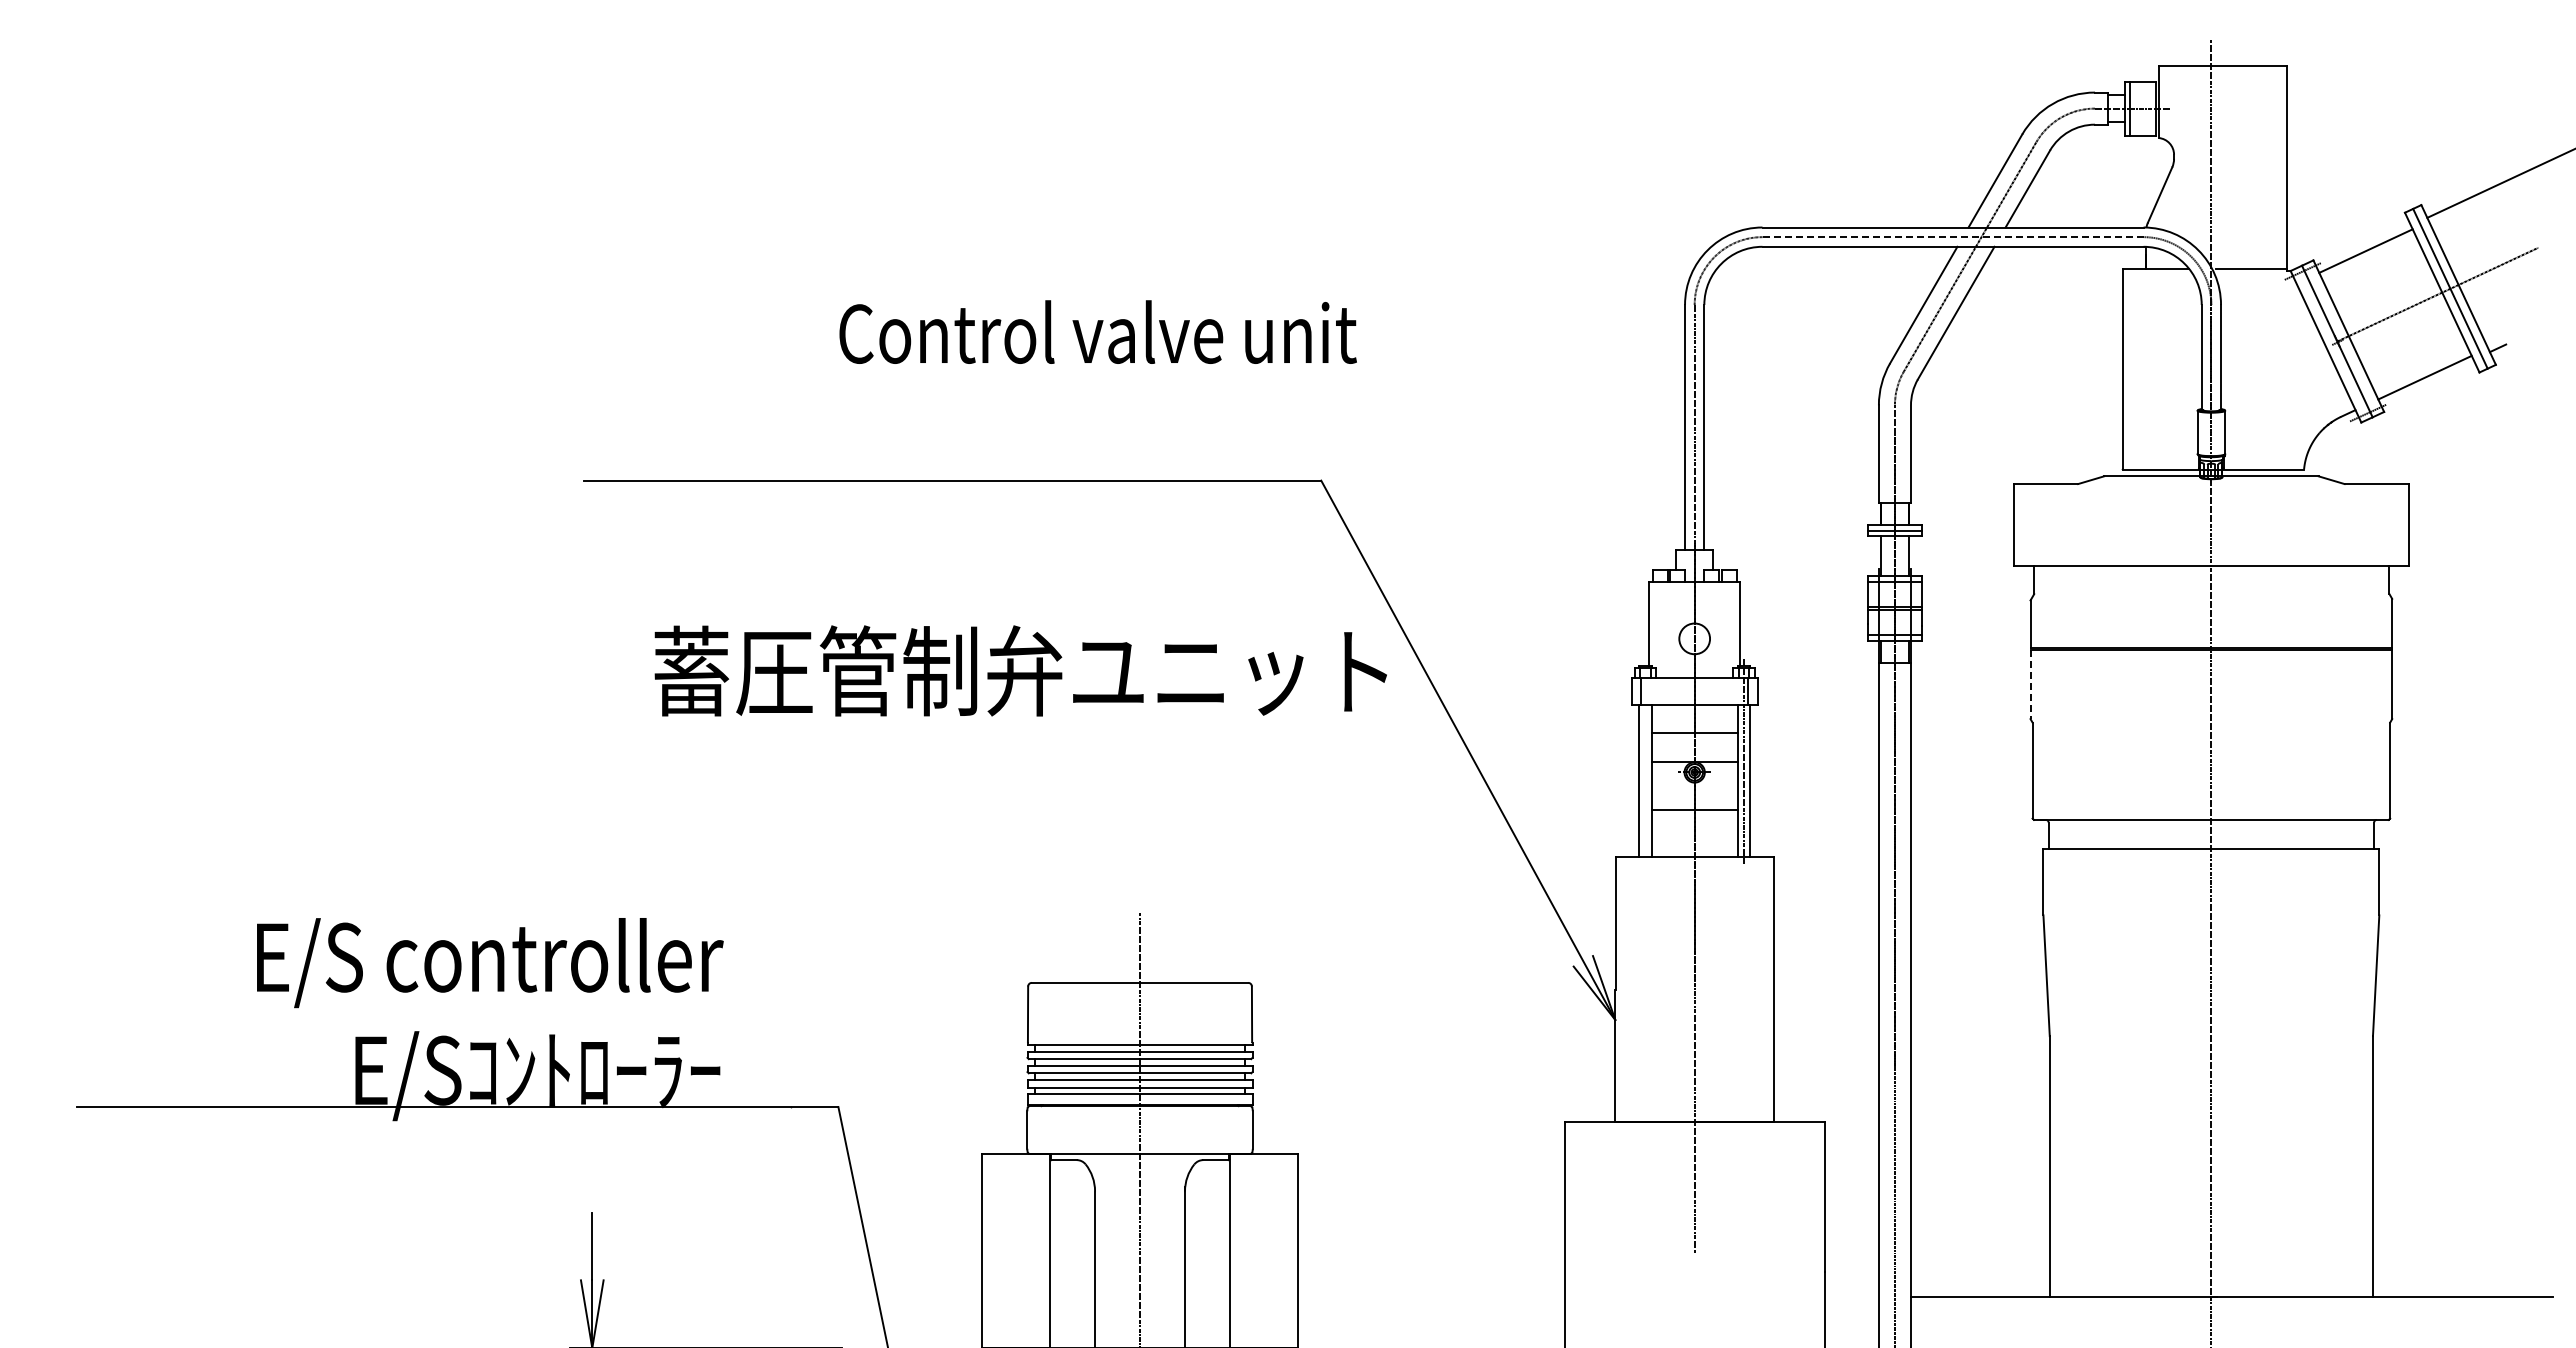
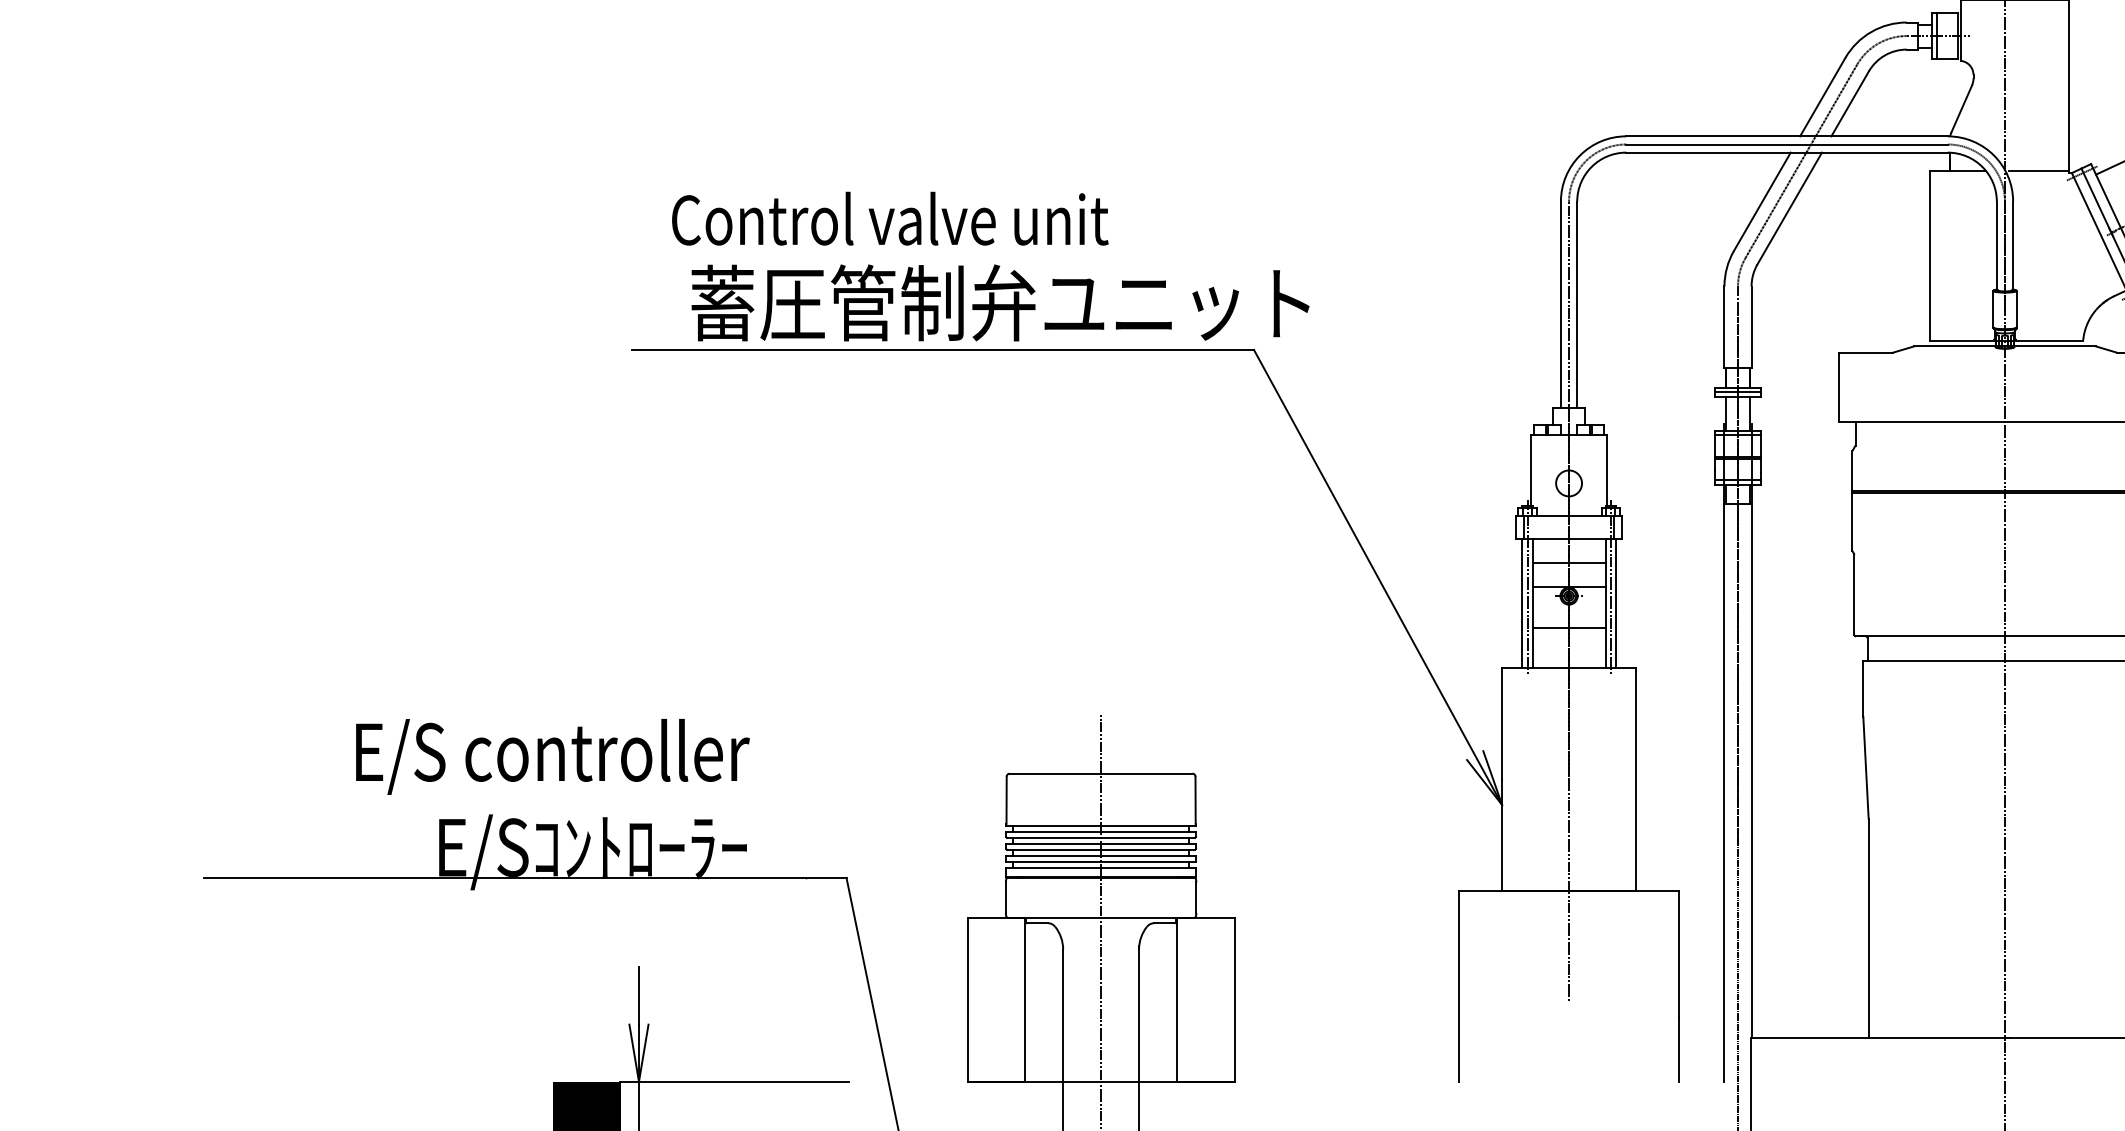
line: (1953, 237) -> (1787, 144), dashed -> solid
text: (1097, 331) -> (889, 218), moved
text: (1020, 670) -> (1000, 302), moved
line: (2030, 685) -> (1852, 522), dashed -> solid
line: (1645, 761) -> (1527, 586), added

